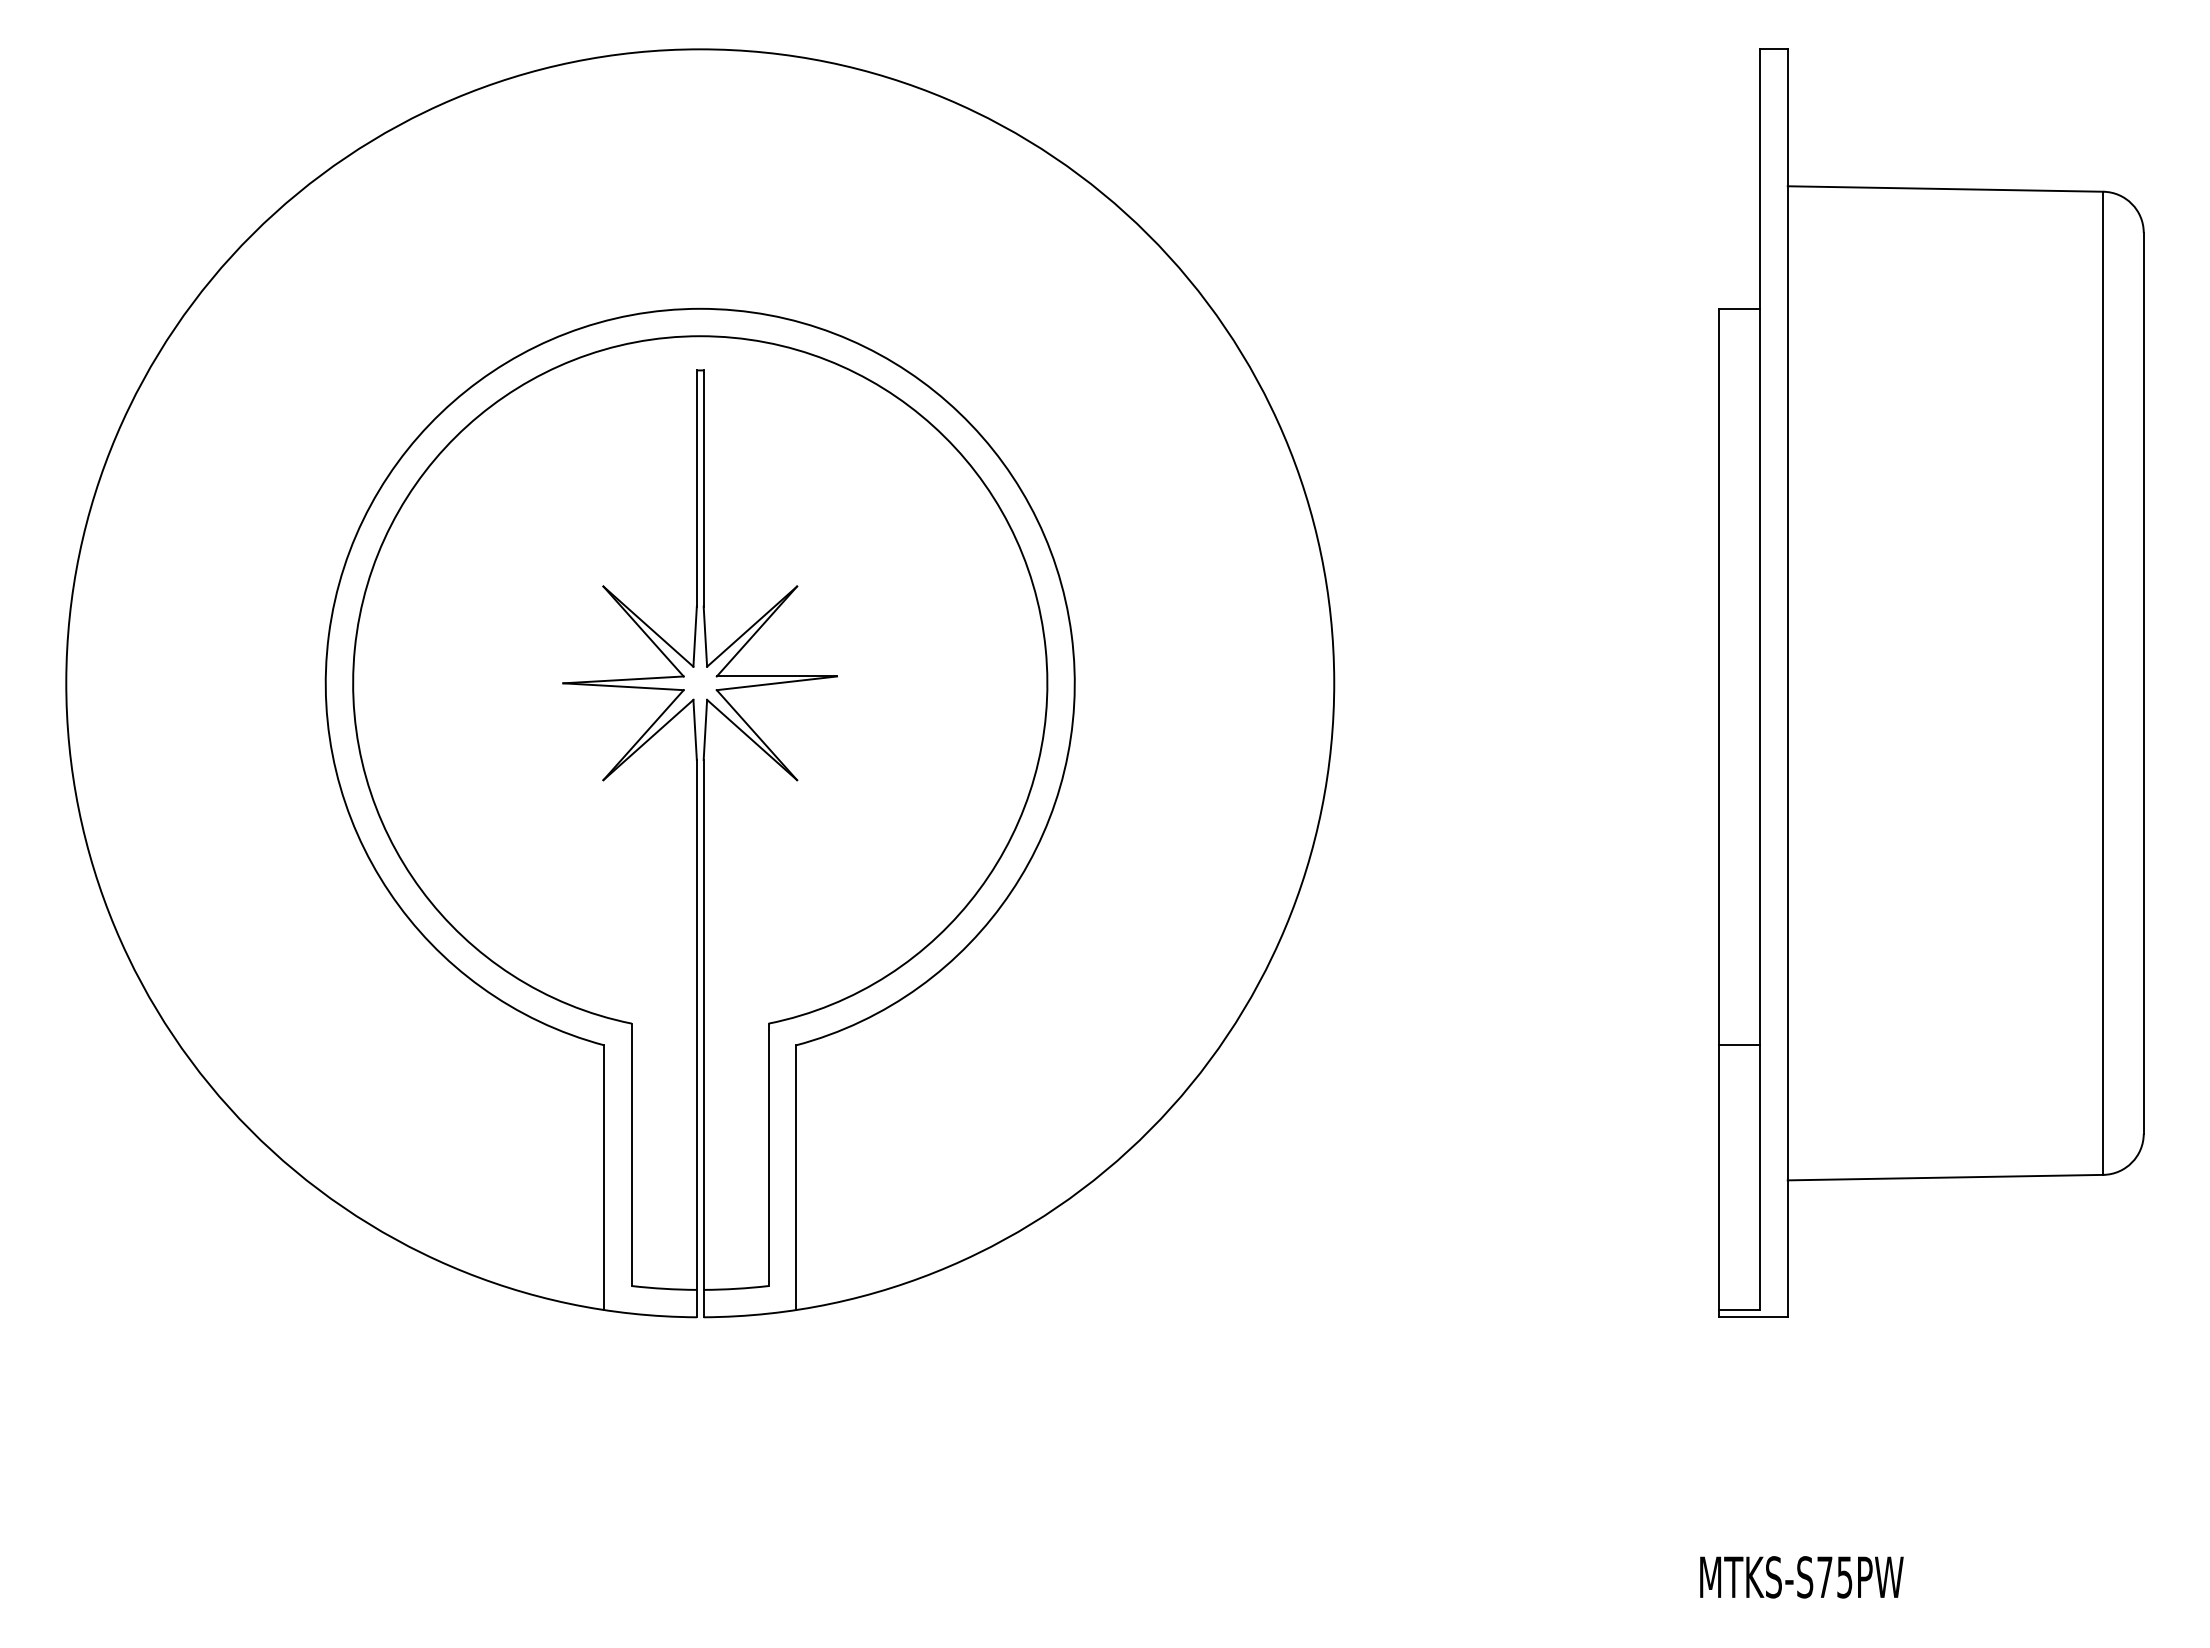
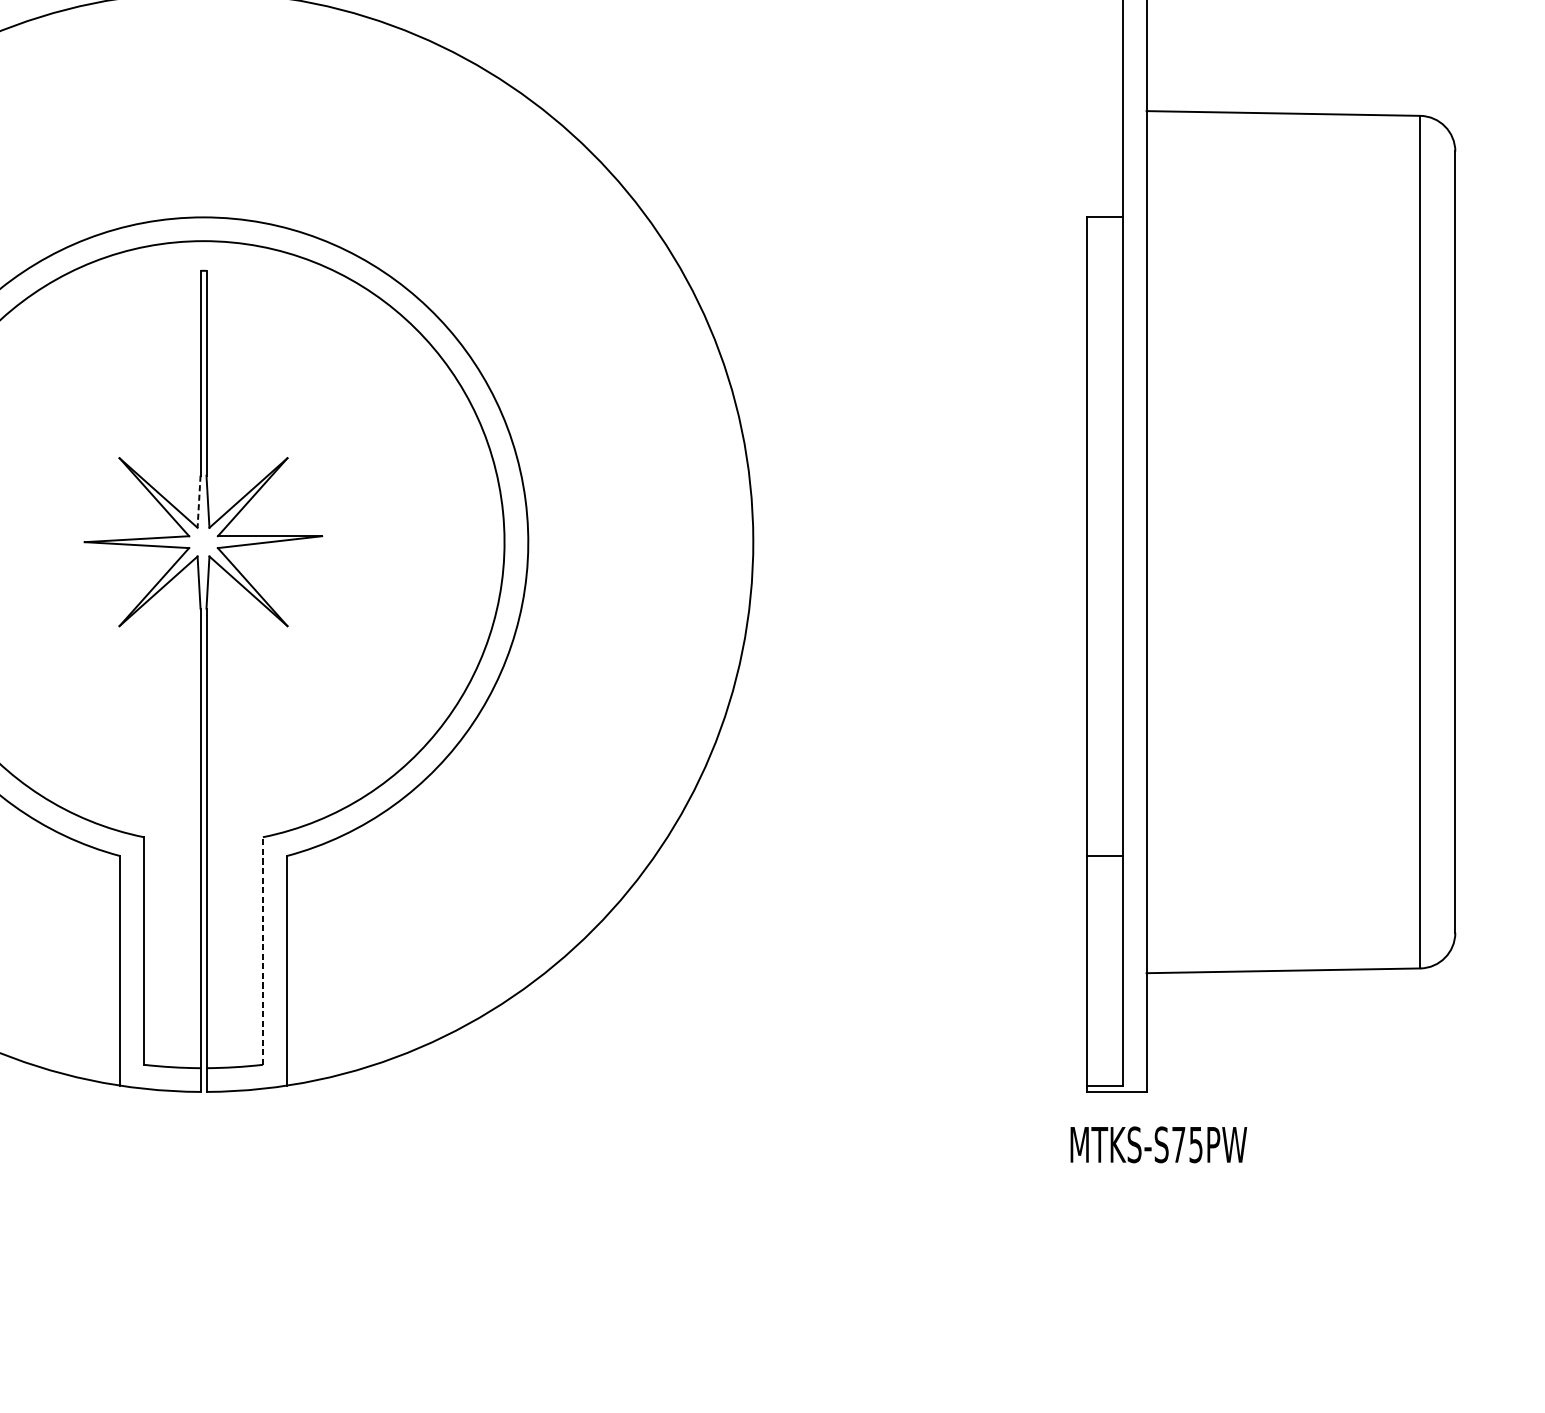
line: (695, 637) -> (199, 502), solid -> dashed
line: (768, 1154) -> (262, 950), solid -> dashed
text: (1801, 1577) -> (1158, 1145), moved

